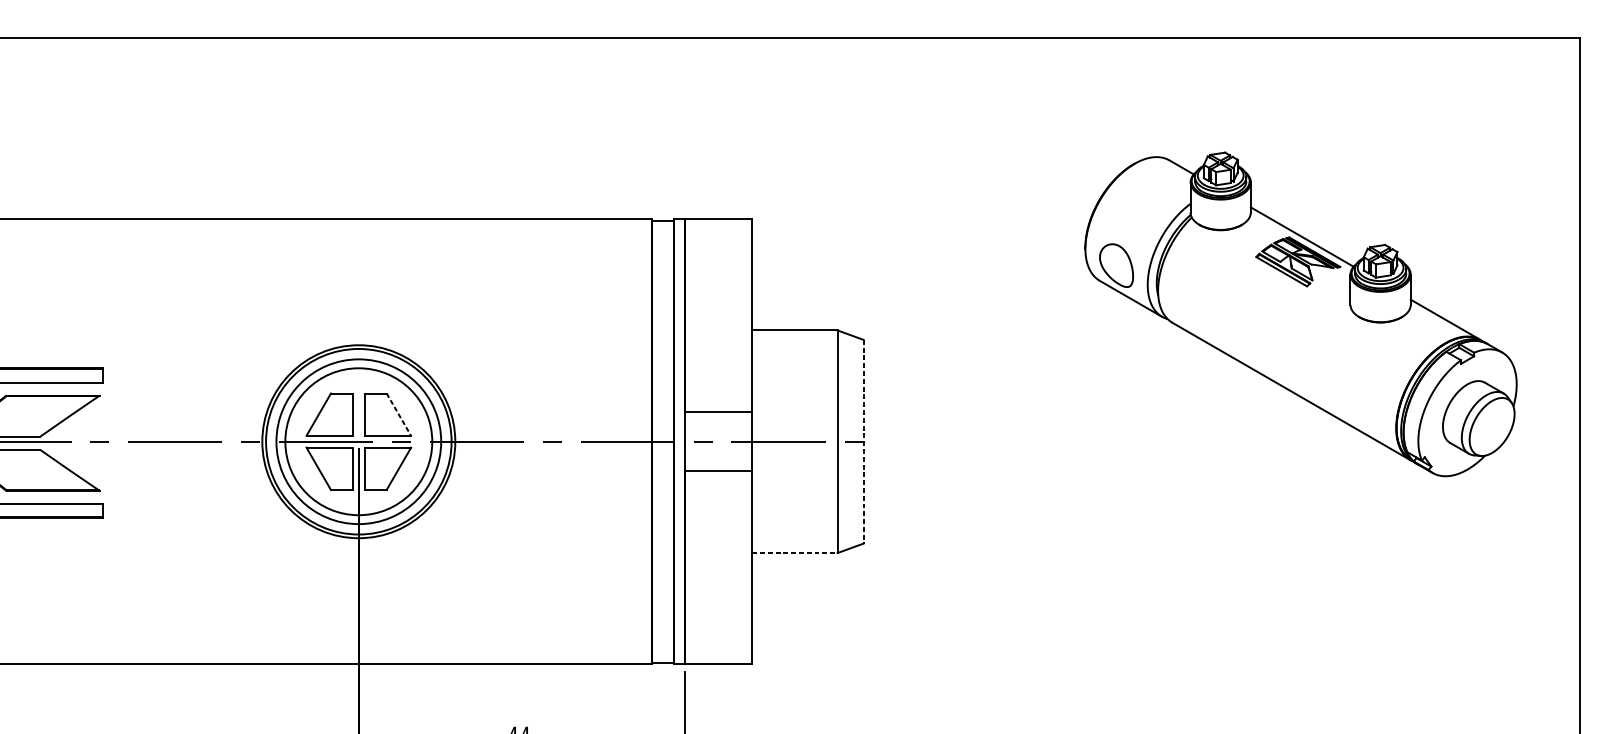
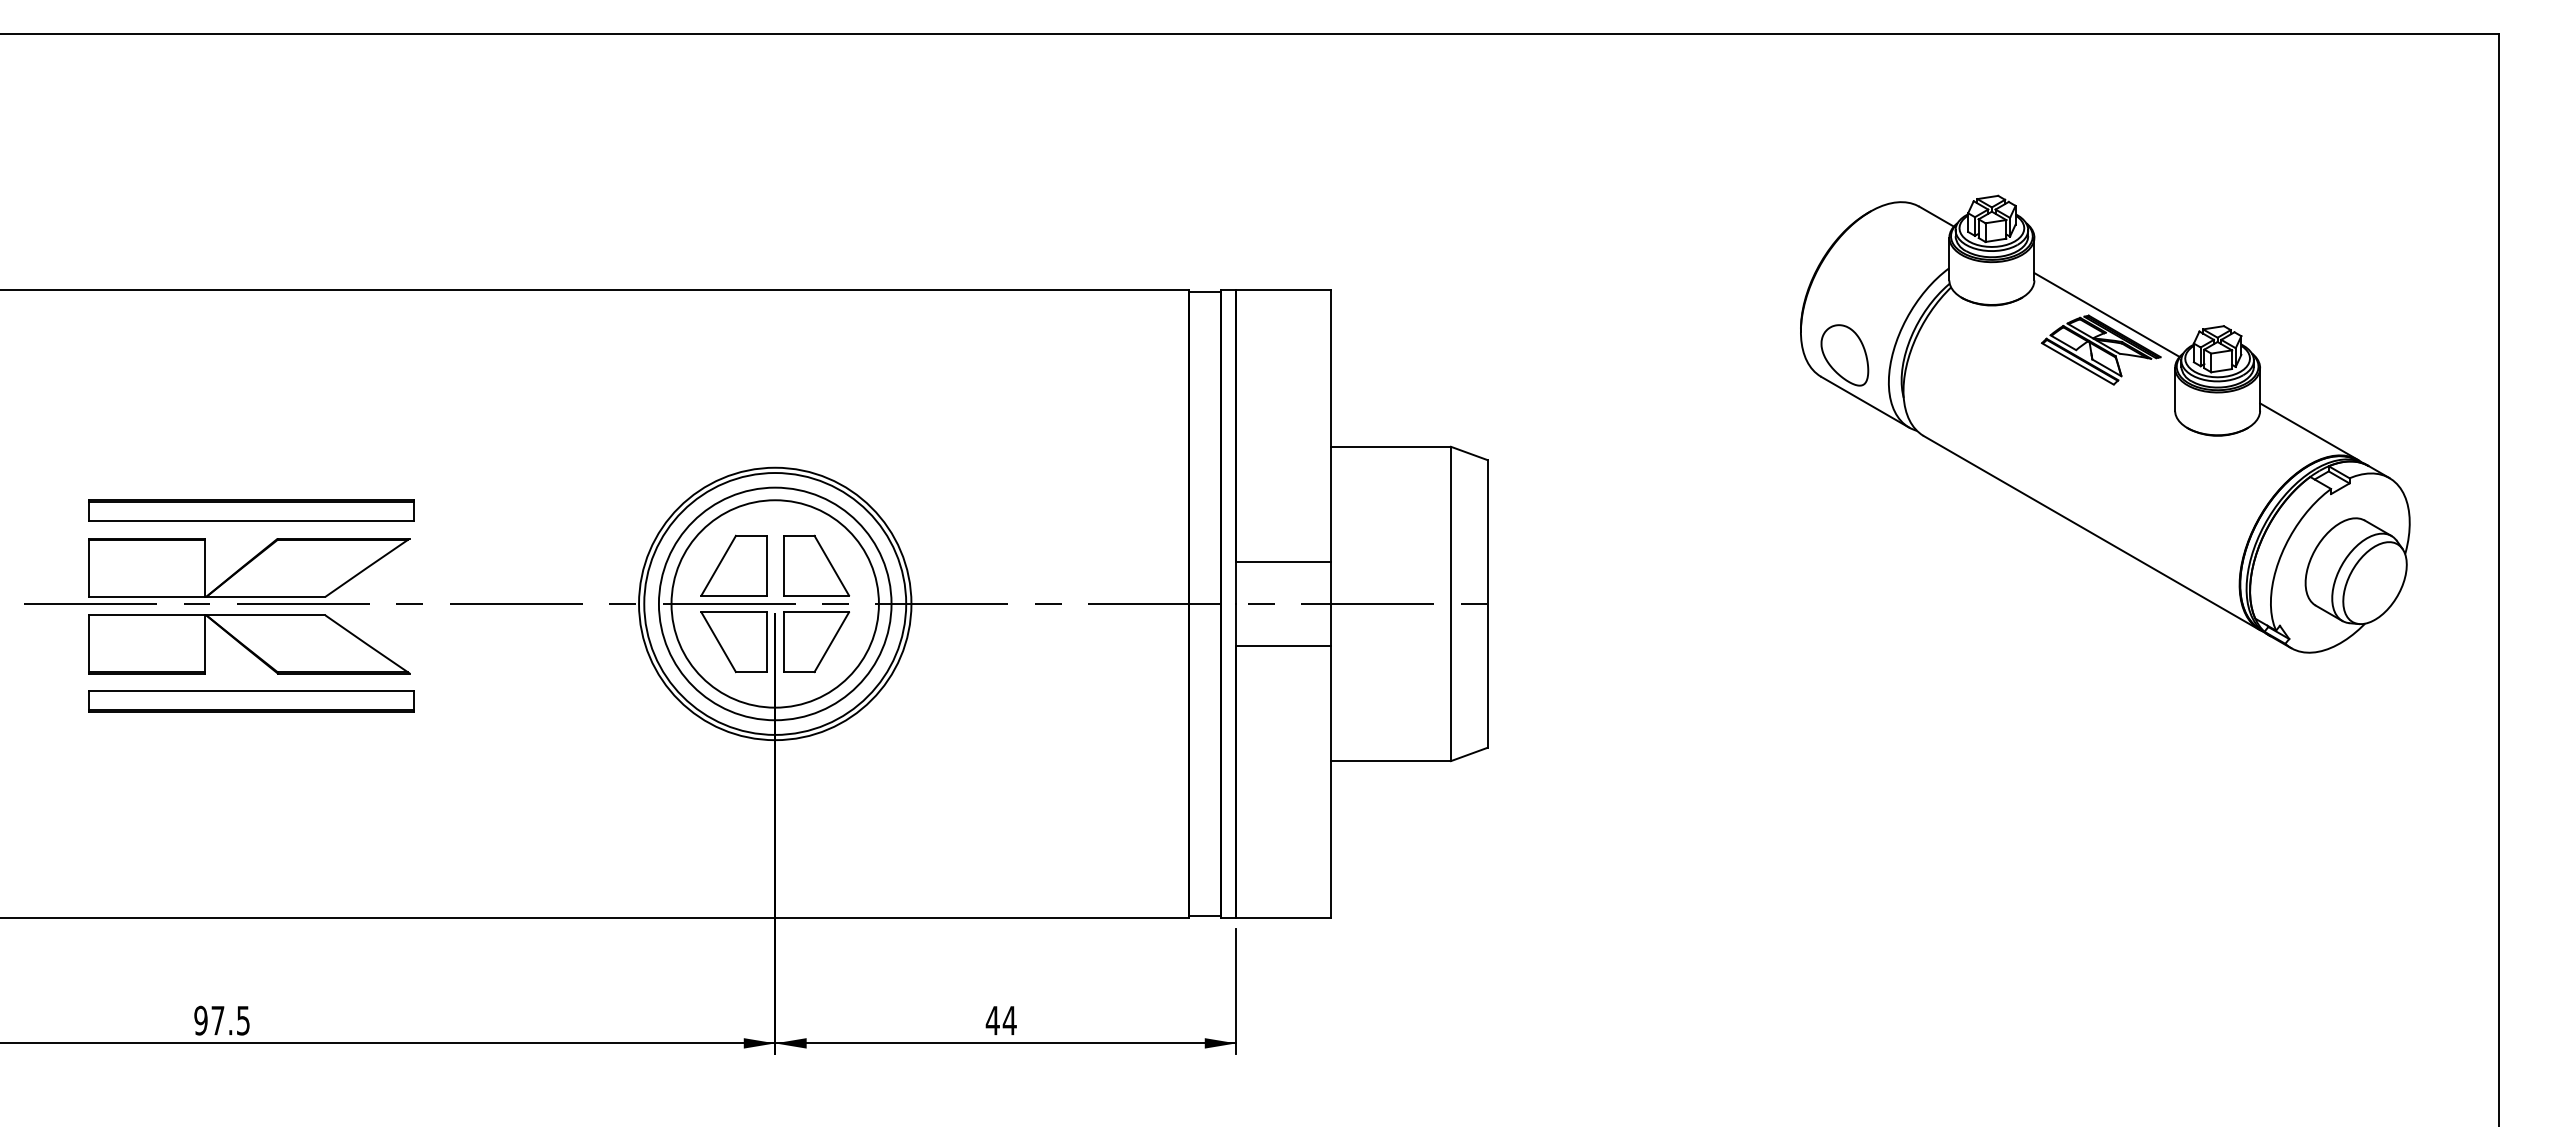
line: (399, 415) -> (832, 566), dashed -> solid
line: (863, 441) -> (1487, 603), dashed -> solid
line: (795, 553) -> (1391, 761), dashed -> solid

